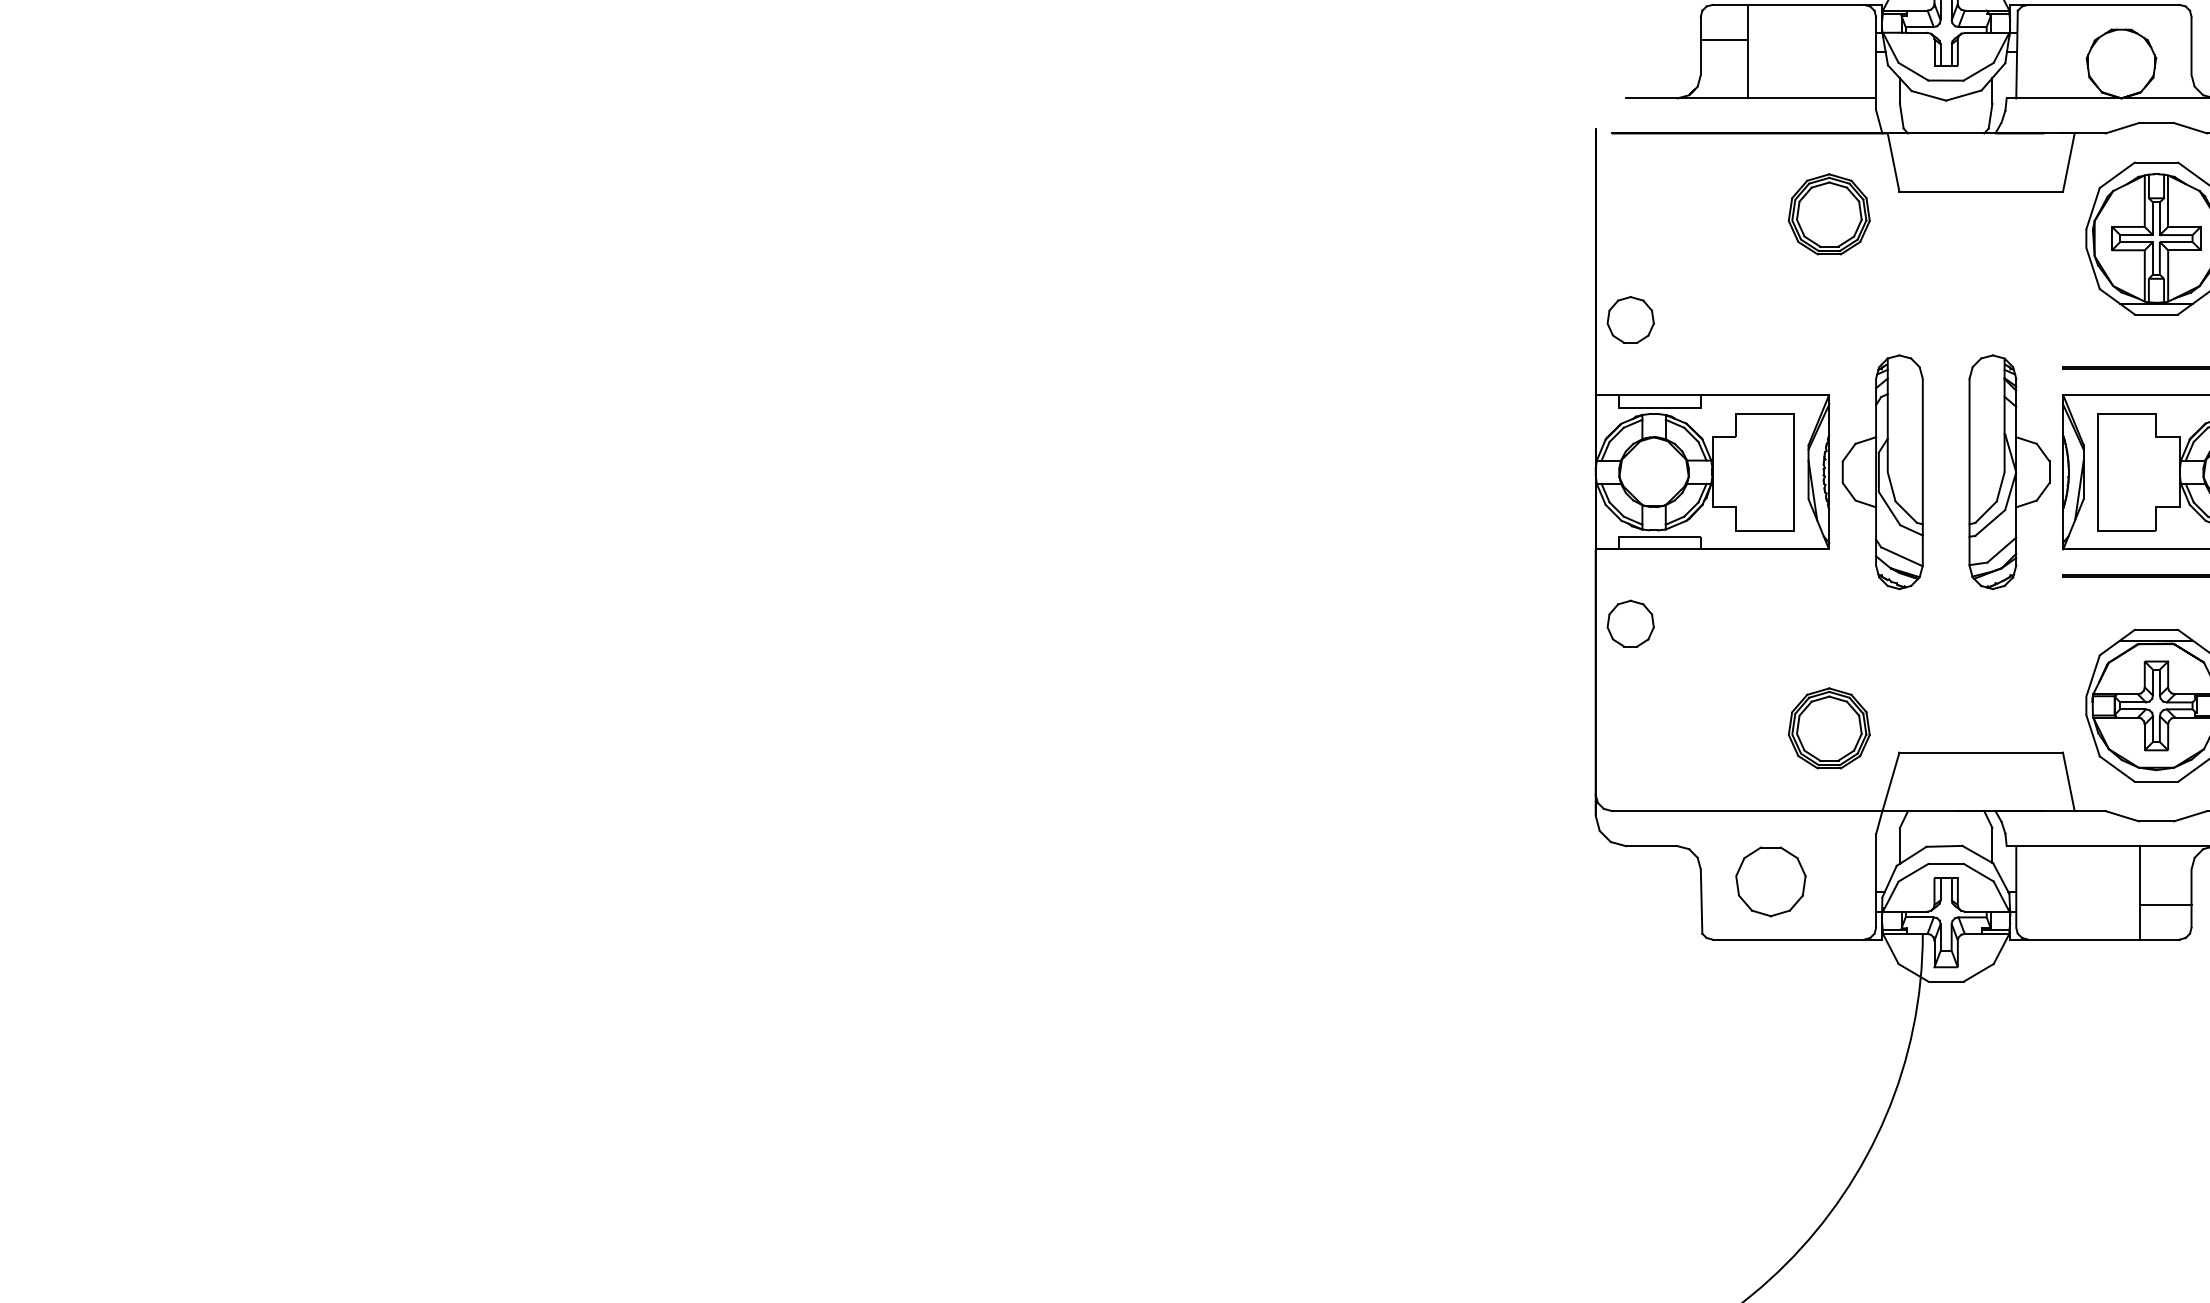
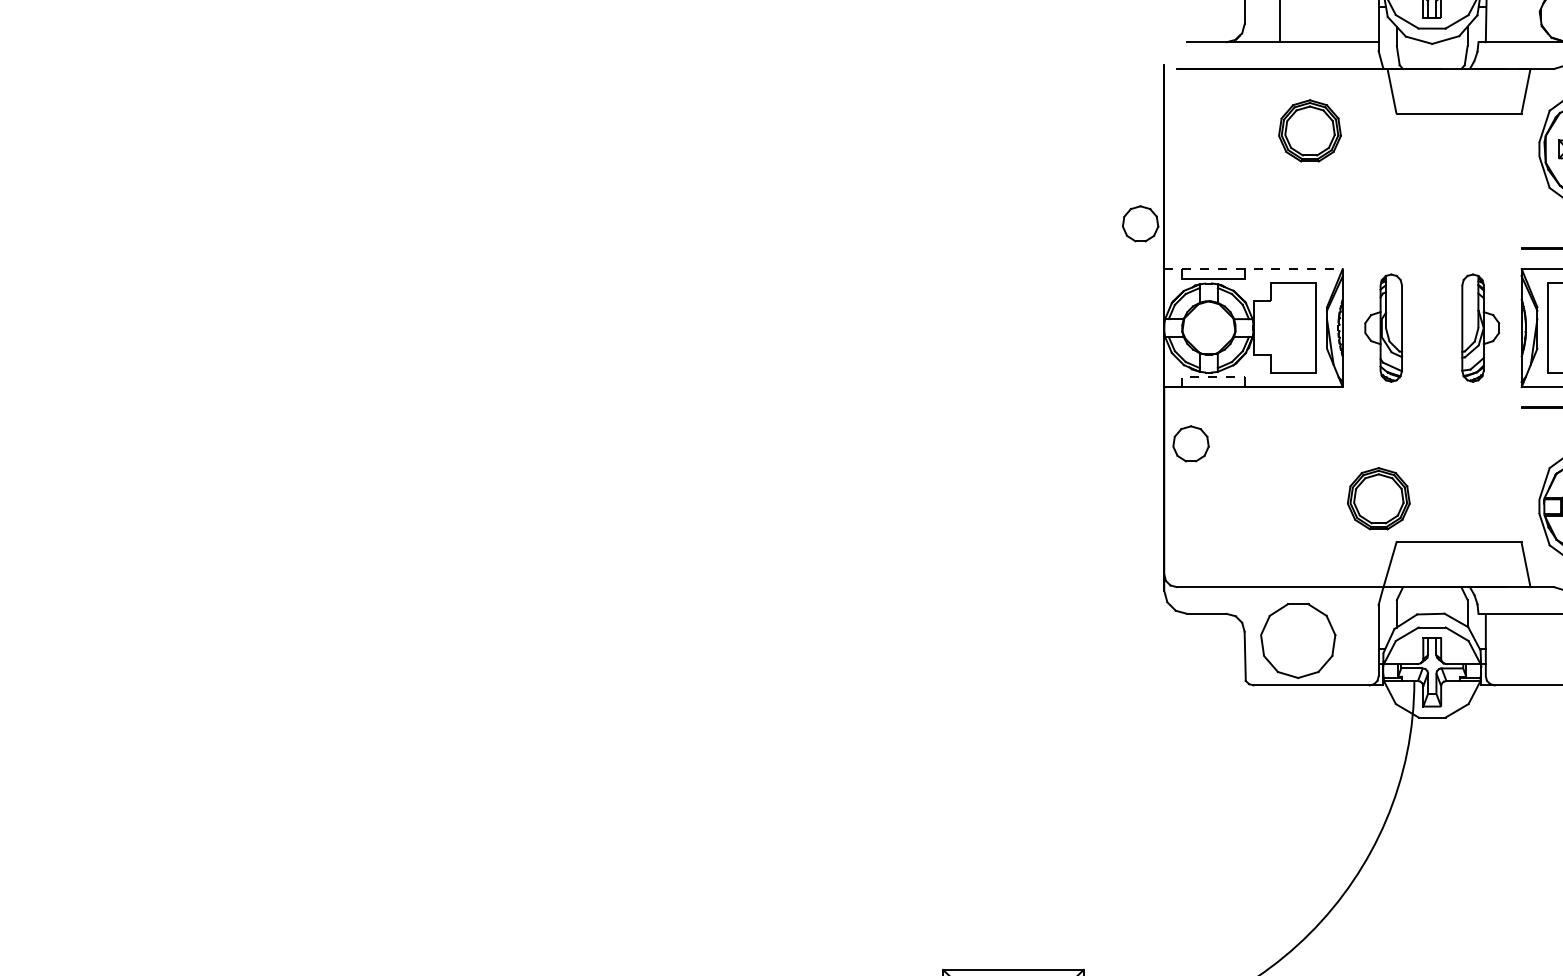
part: (1829, 214) -> (1310, 130), moved
part: (1630, 319) -> (1140, 223), moved
line: (1712, 395) -> (1253, 269), solid -> dashed
part: (1882, 472) -> (1383, 328), size x0.6
part: (2009, 472) -> (1480, 328), size x0.6
line: (1652, 536) -> (1207, 377), solid -> dashed
part: (1829, 728) -> (1378, 498), moved
part: (1770, 881) -> (1297, 640), size x1.4

